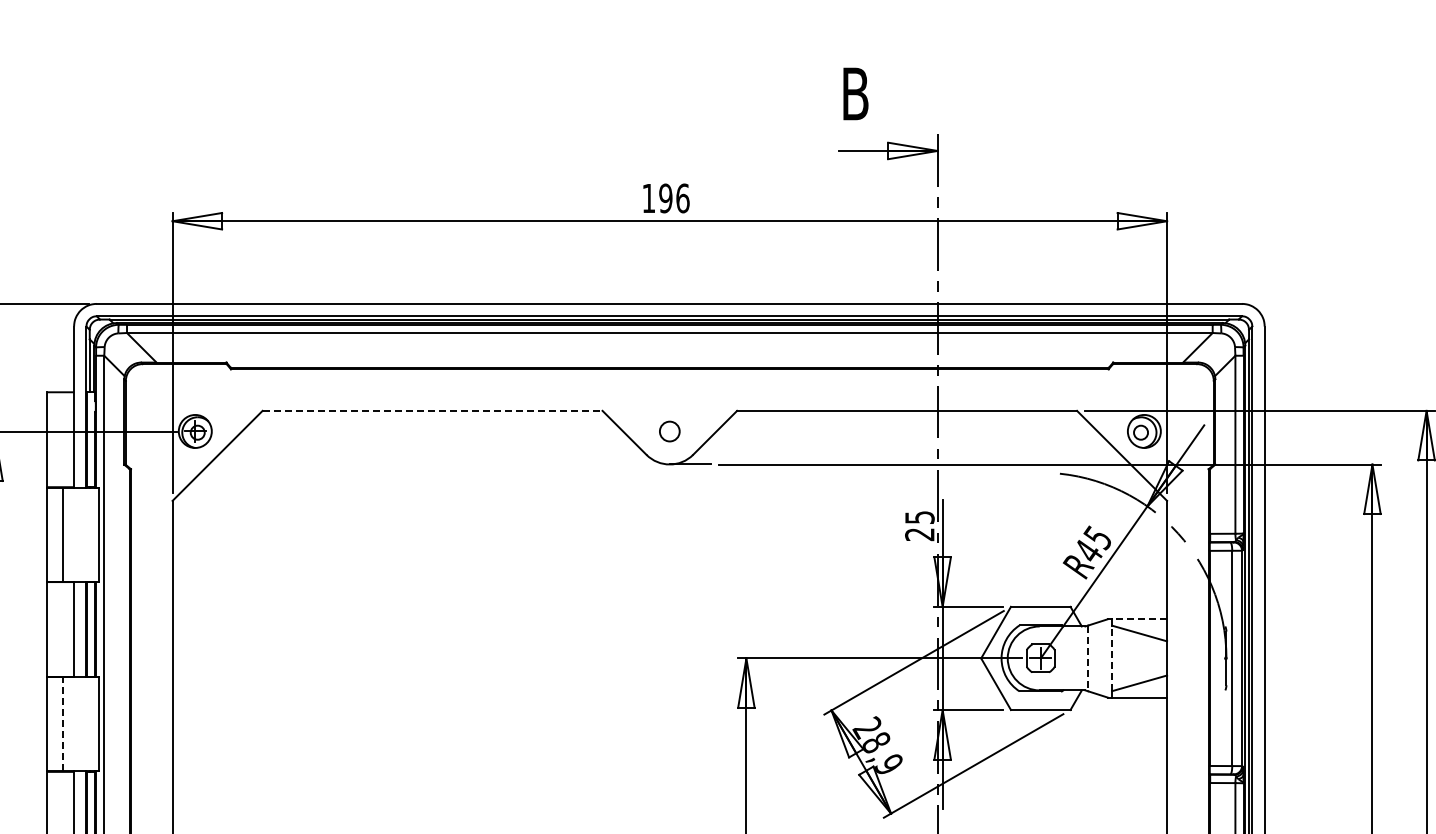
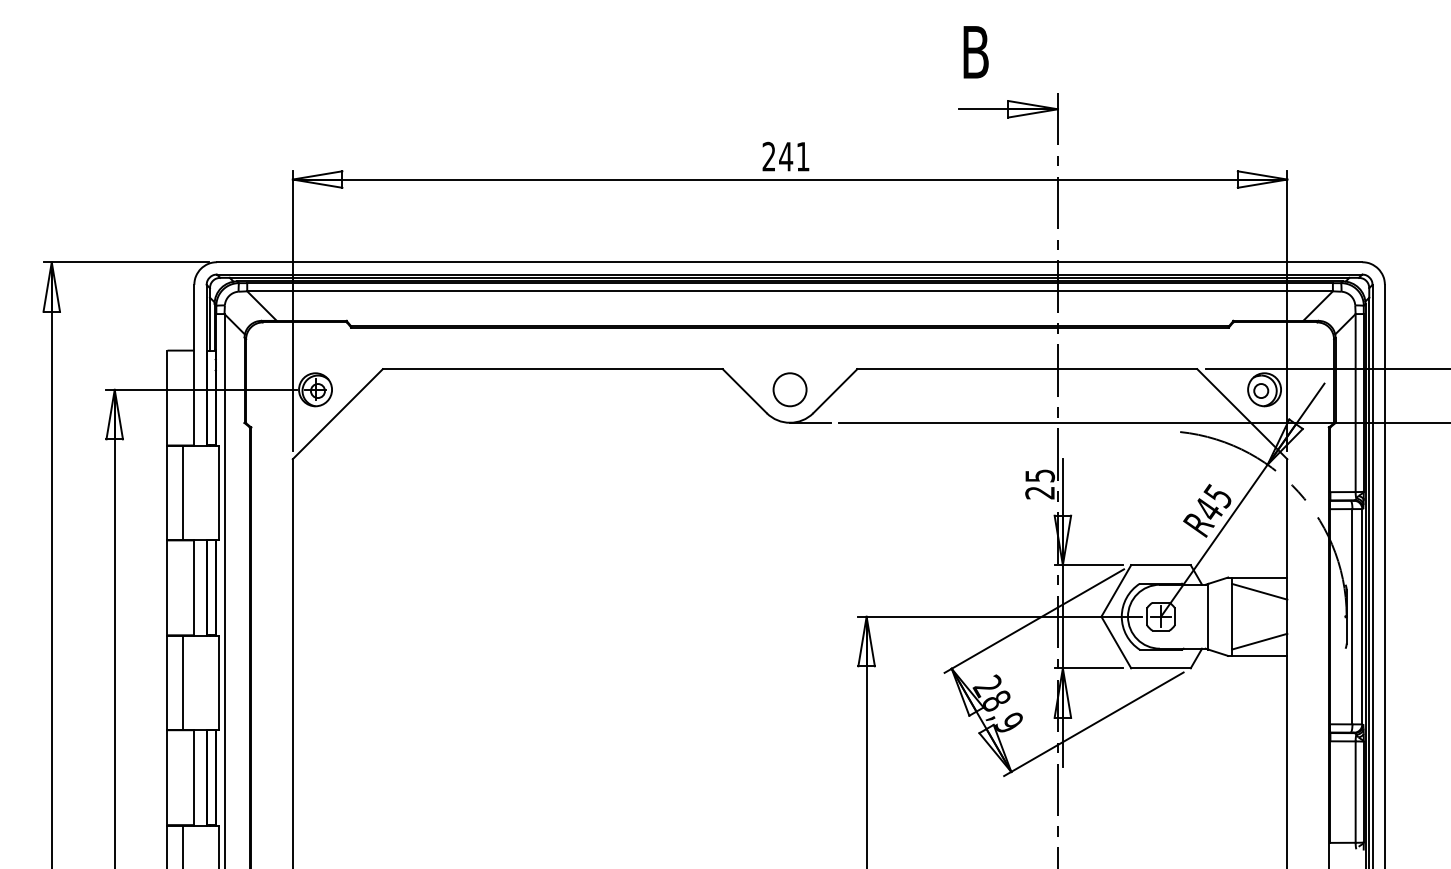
text: (665, 198) -> (785, 156), 196 -> 241
line: (432, 411) -> (552, 369), dashed -> solid
circle: (669, 431) -> (789, 389), size x1.67
line: (1139, 619) -> (1259, 577), dashed -> solid
line: (1088, 658) -> (1208, 616), dashed -> solid
line: (1112, 658) -> (1232, 616), dashed -> solid
line: (63, 724) -> (183, 682), dashed -> solid

